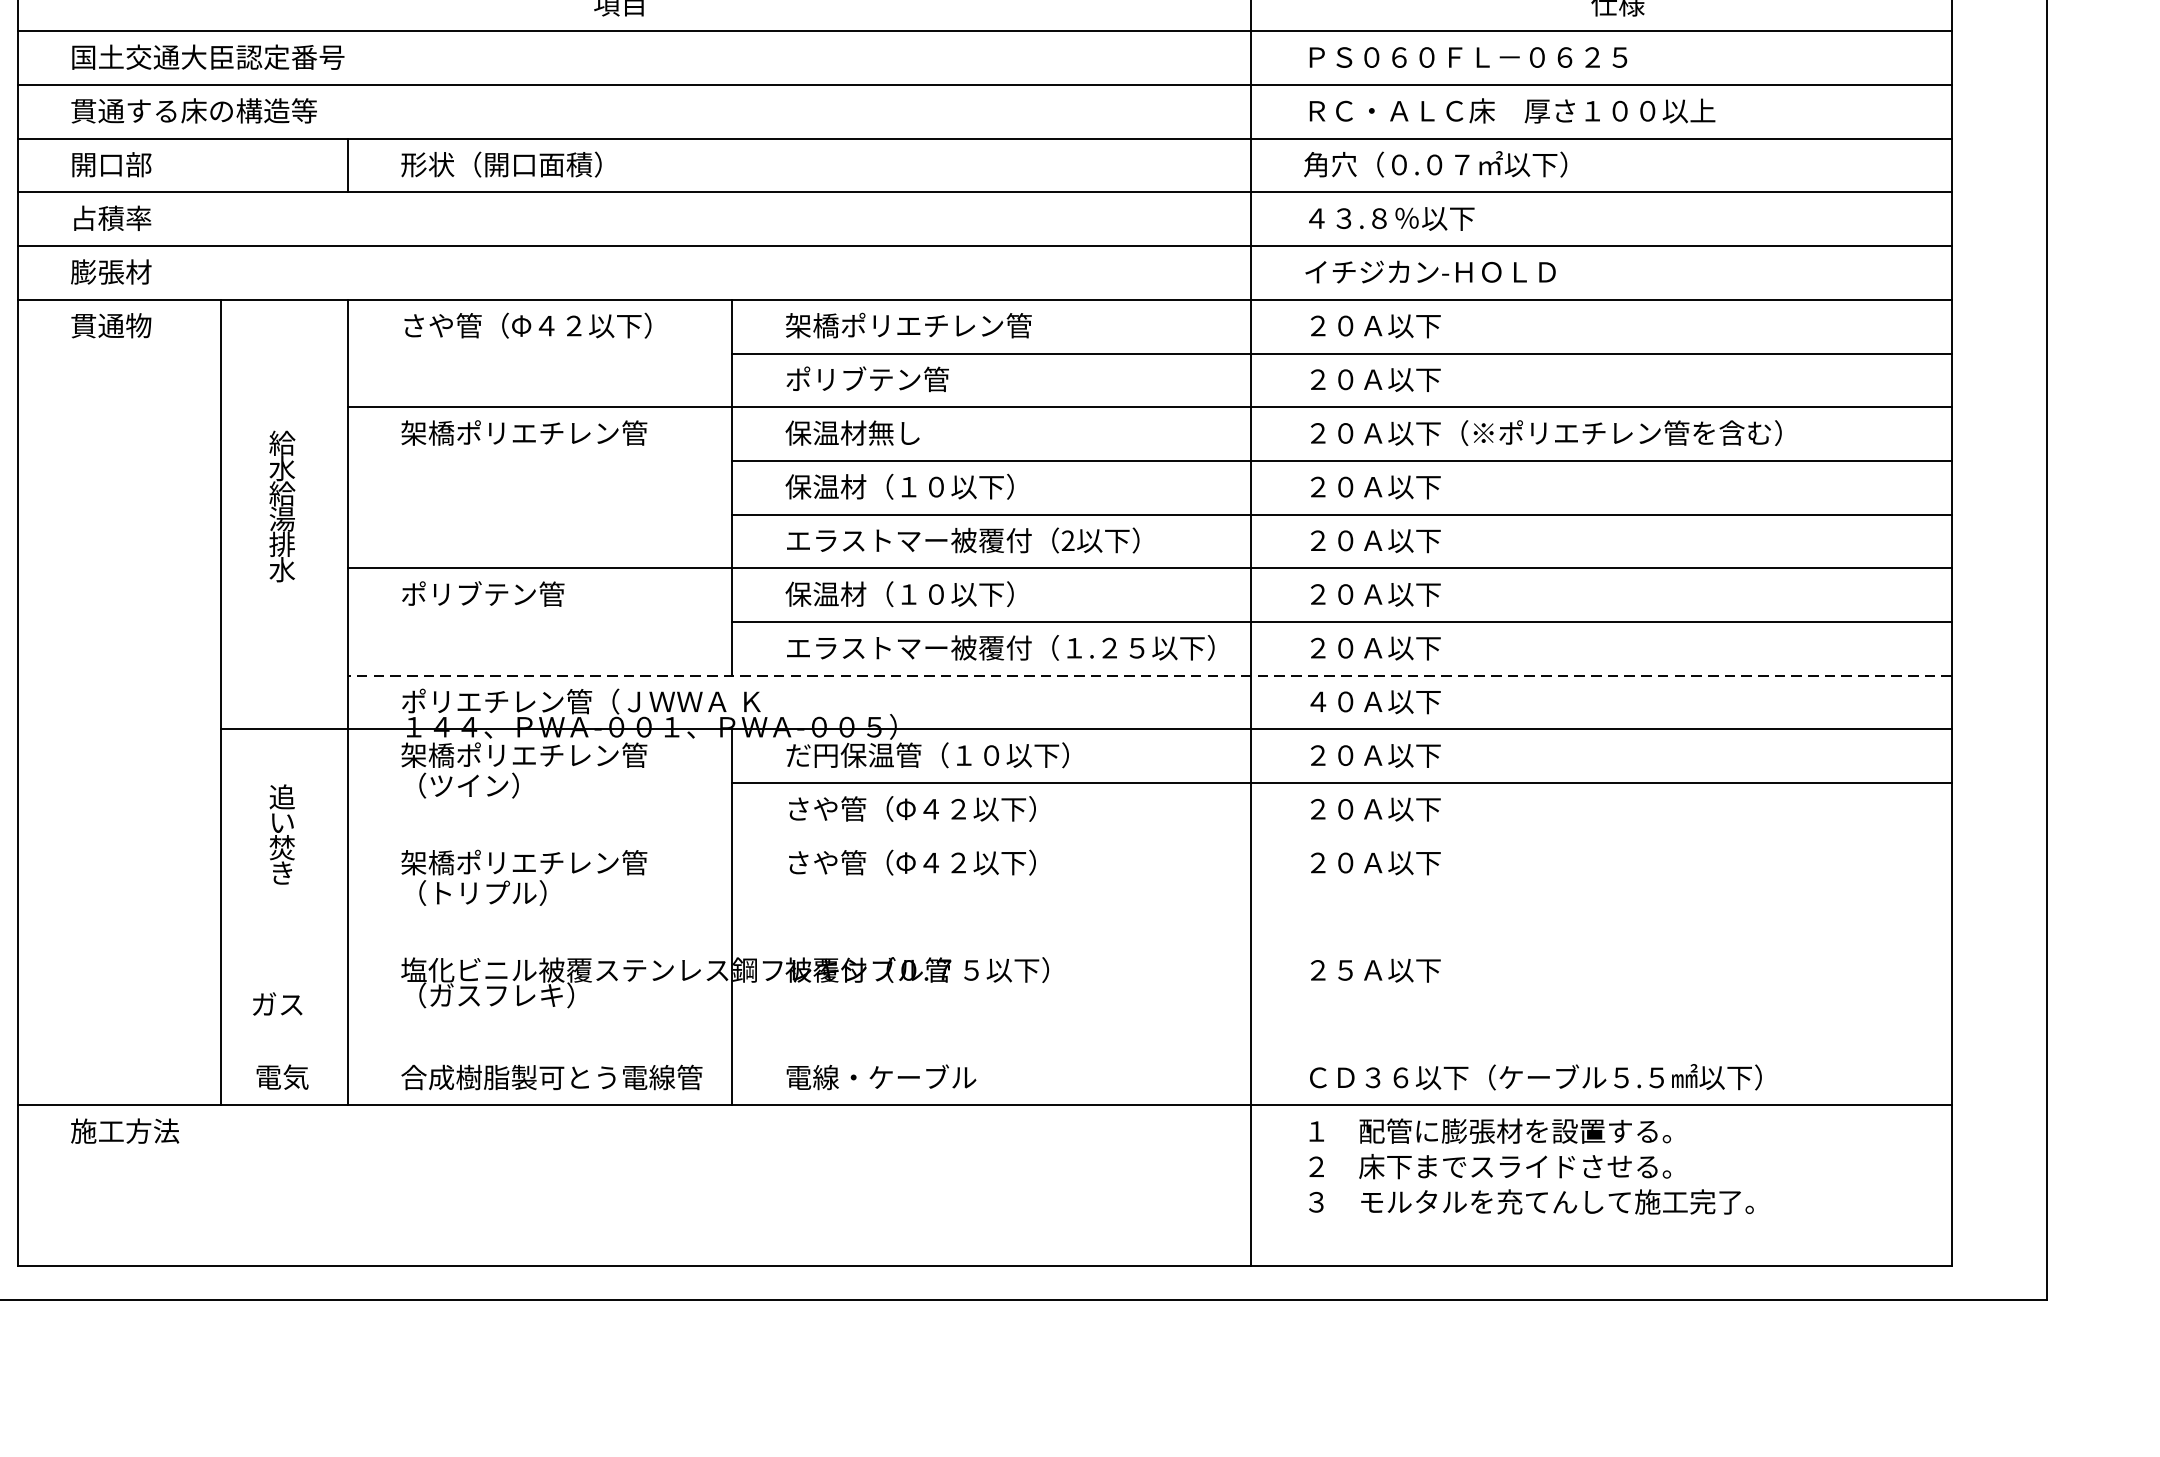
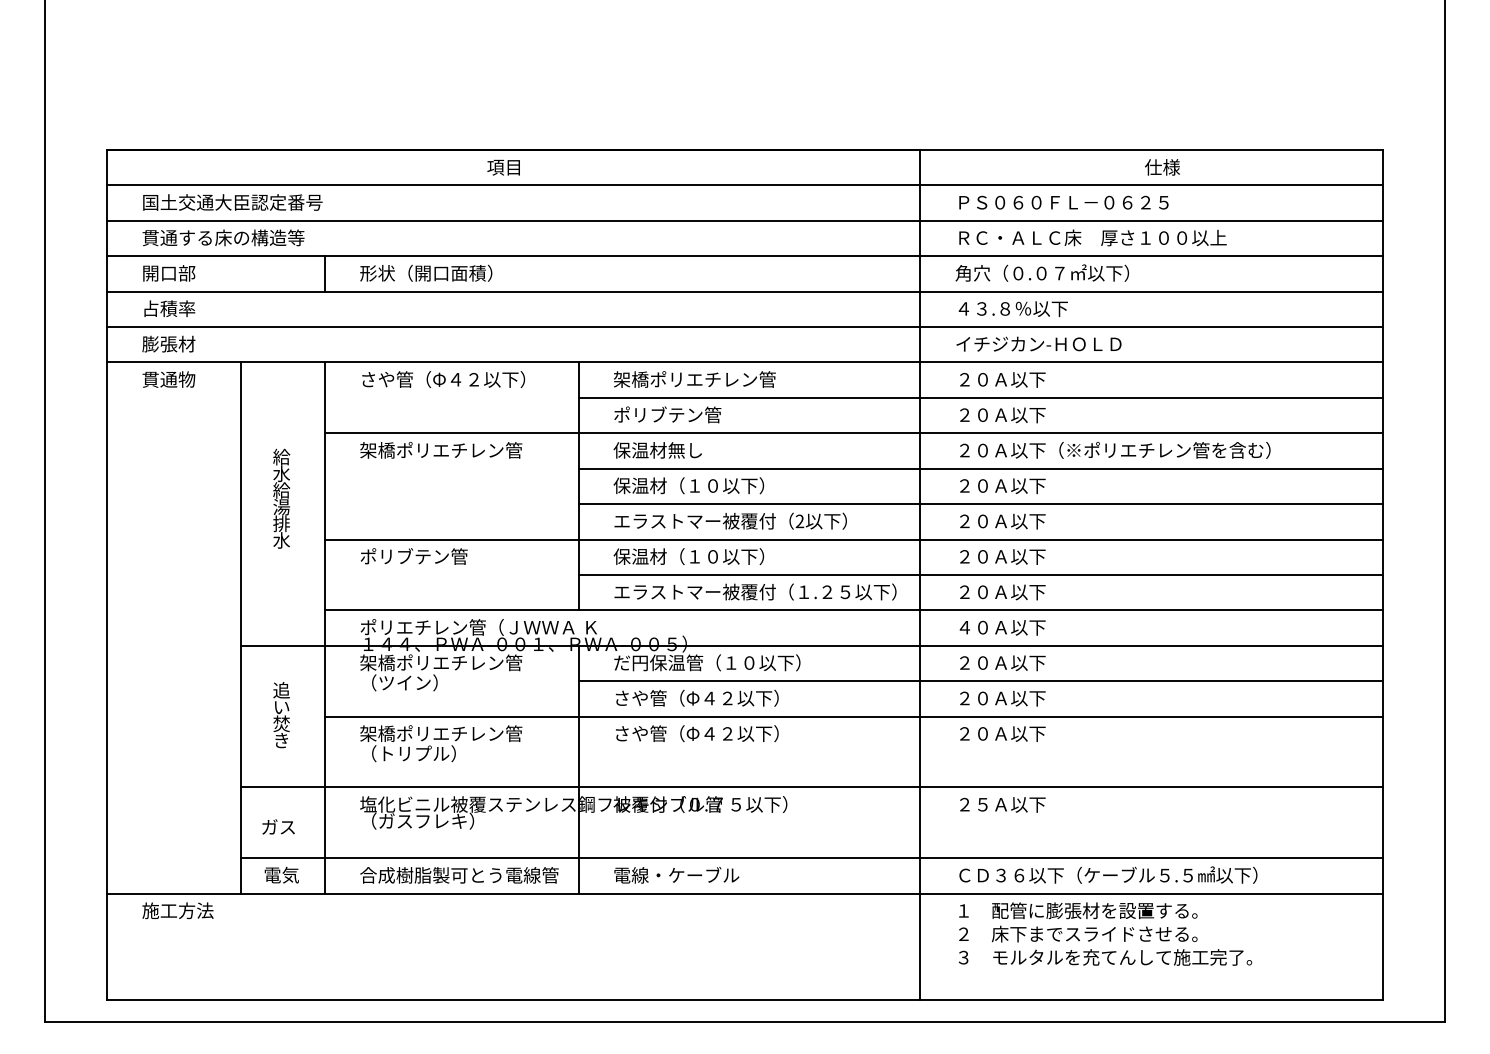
line: (1149, 675) -> (853, 610), dashed -> solid
line: (1149, 836) -> (853, 716), added
line: (1085, 944) -> (811, 787), added
line: (1085, 1051) -> (811, 858), added

